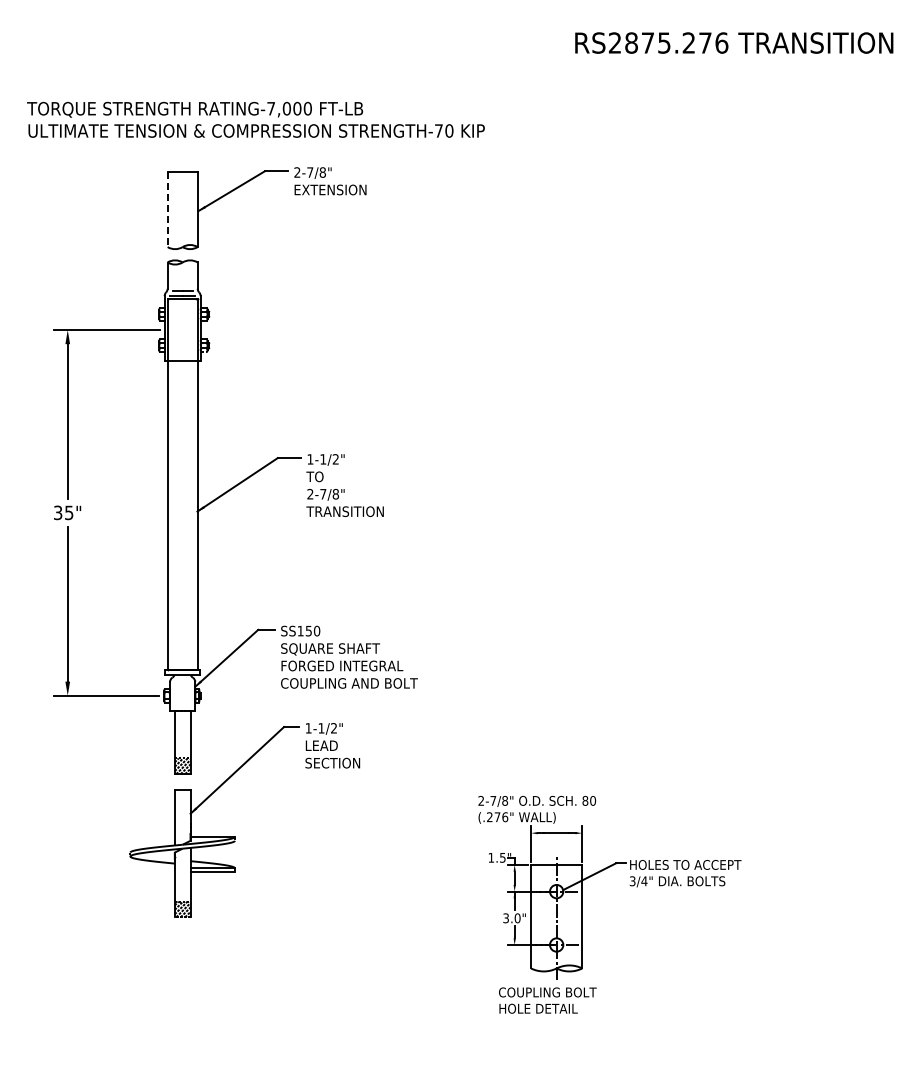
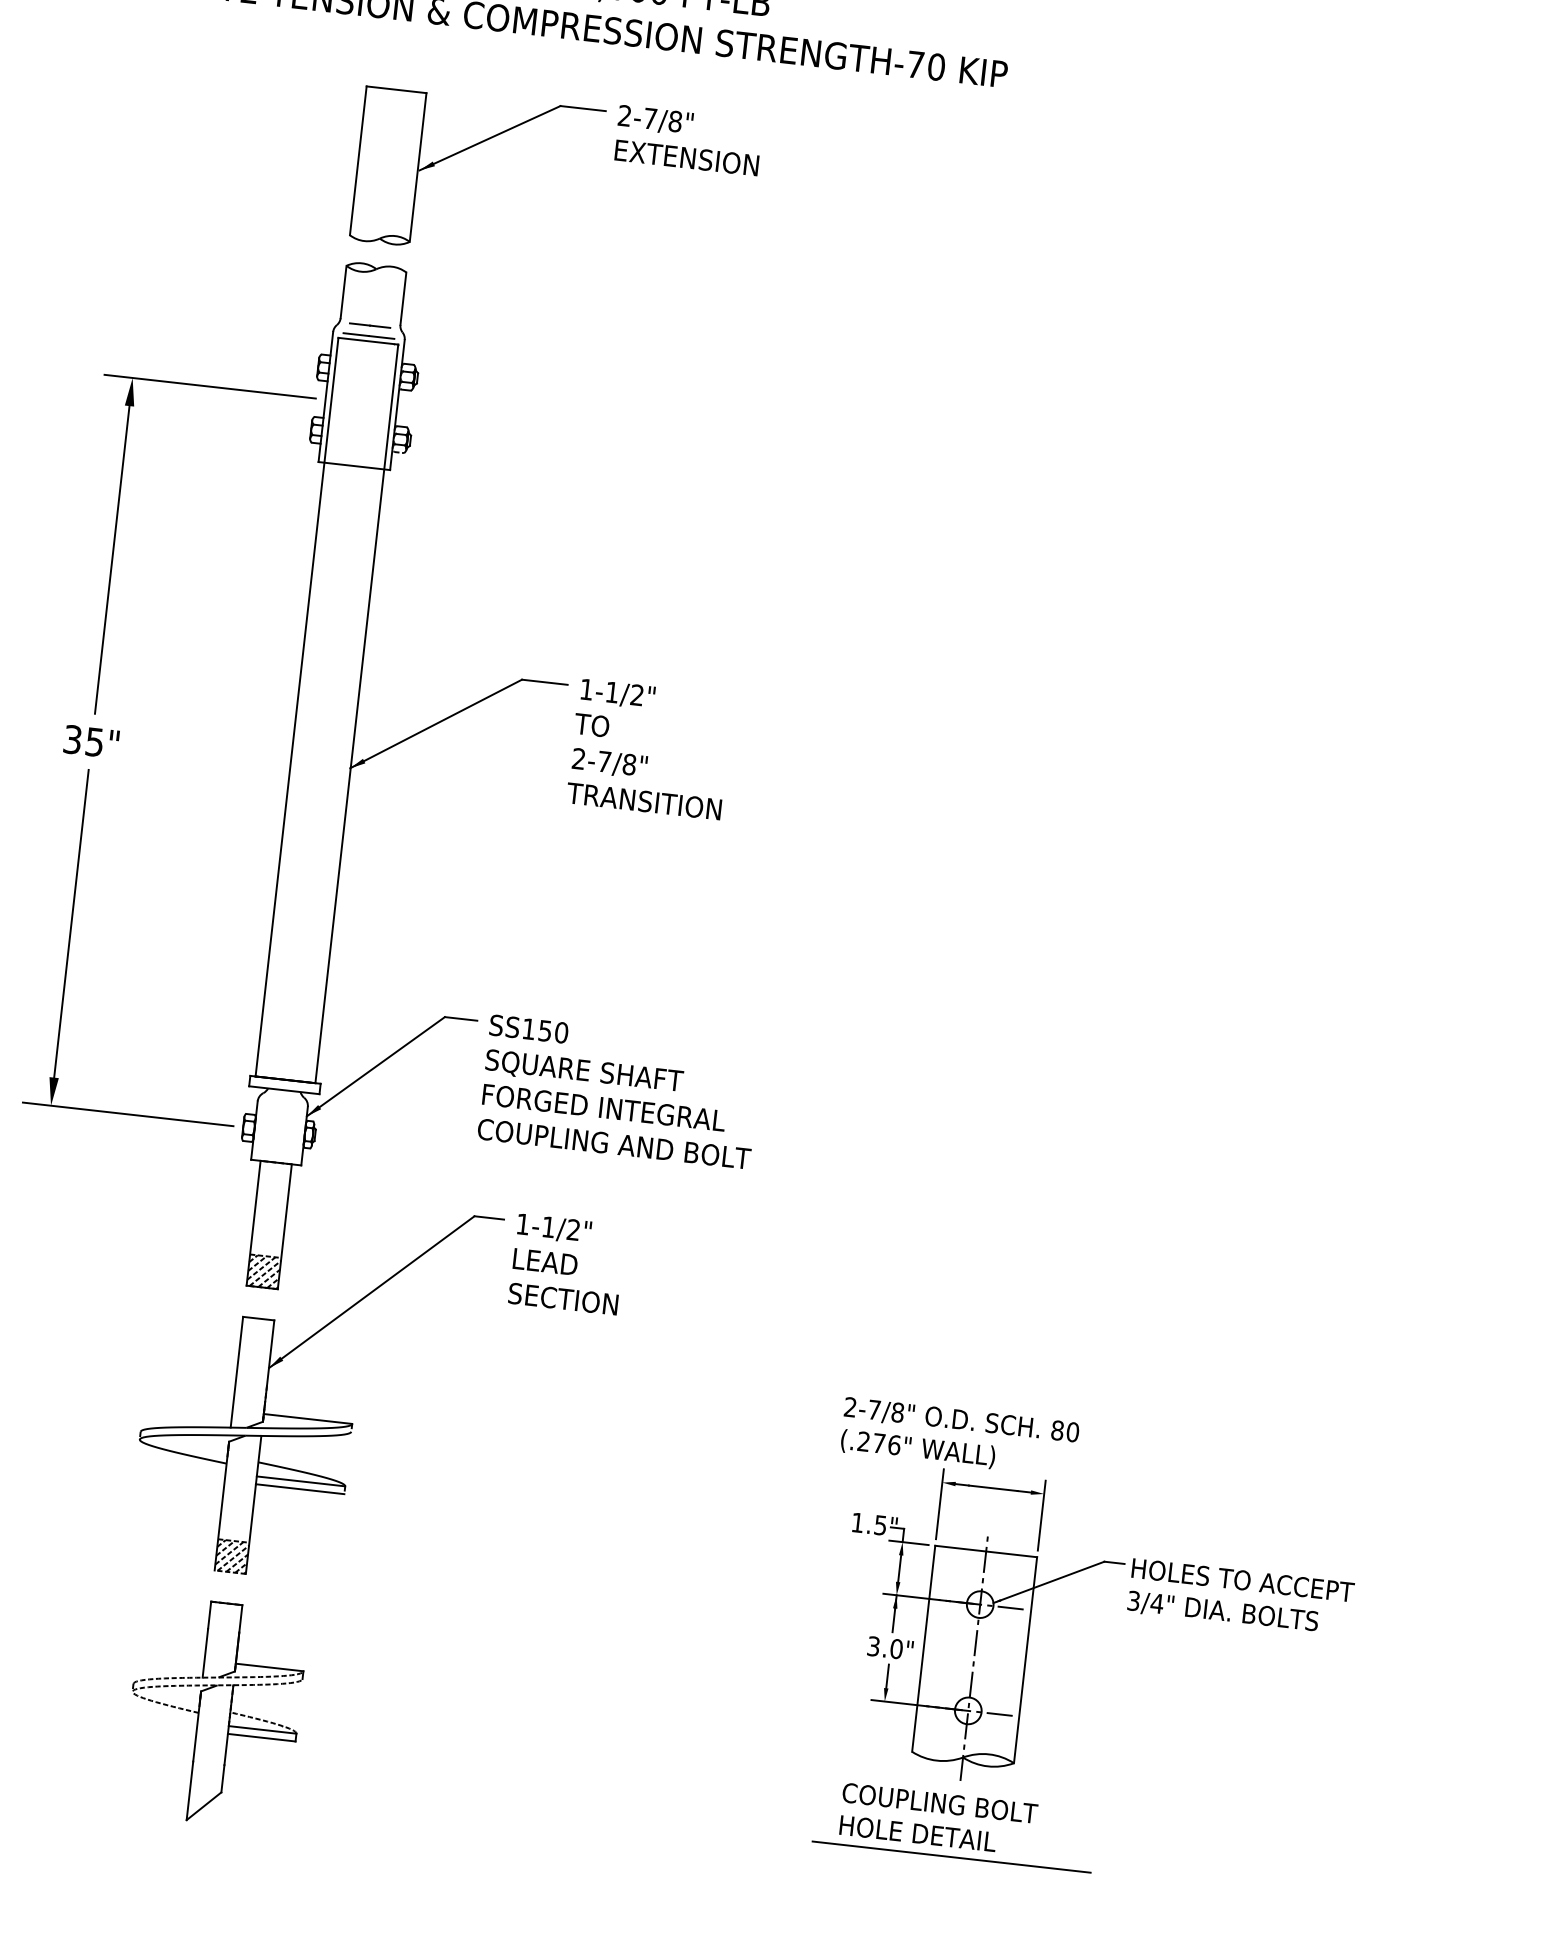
line: (167, 210) -> (357, 162), dashed -> solid
part: (182, 987) -> (214, 1711), added
line: (556, 1018) -> (951, 1857), added

